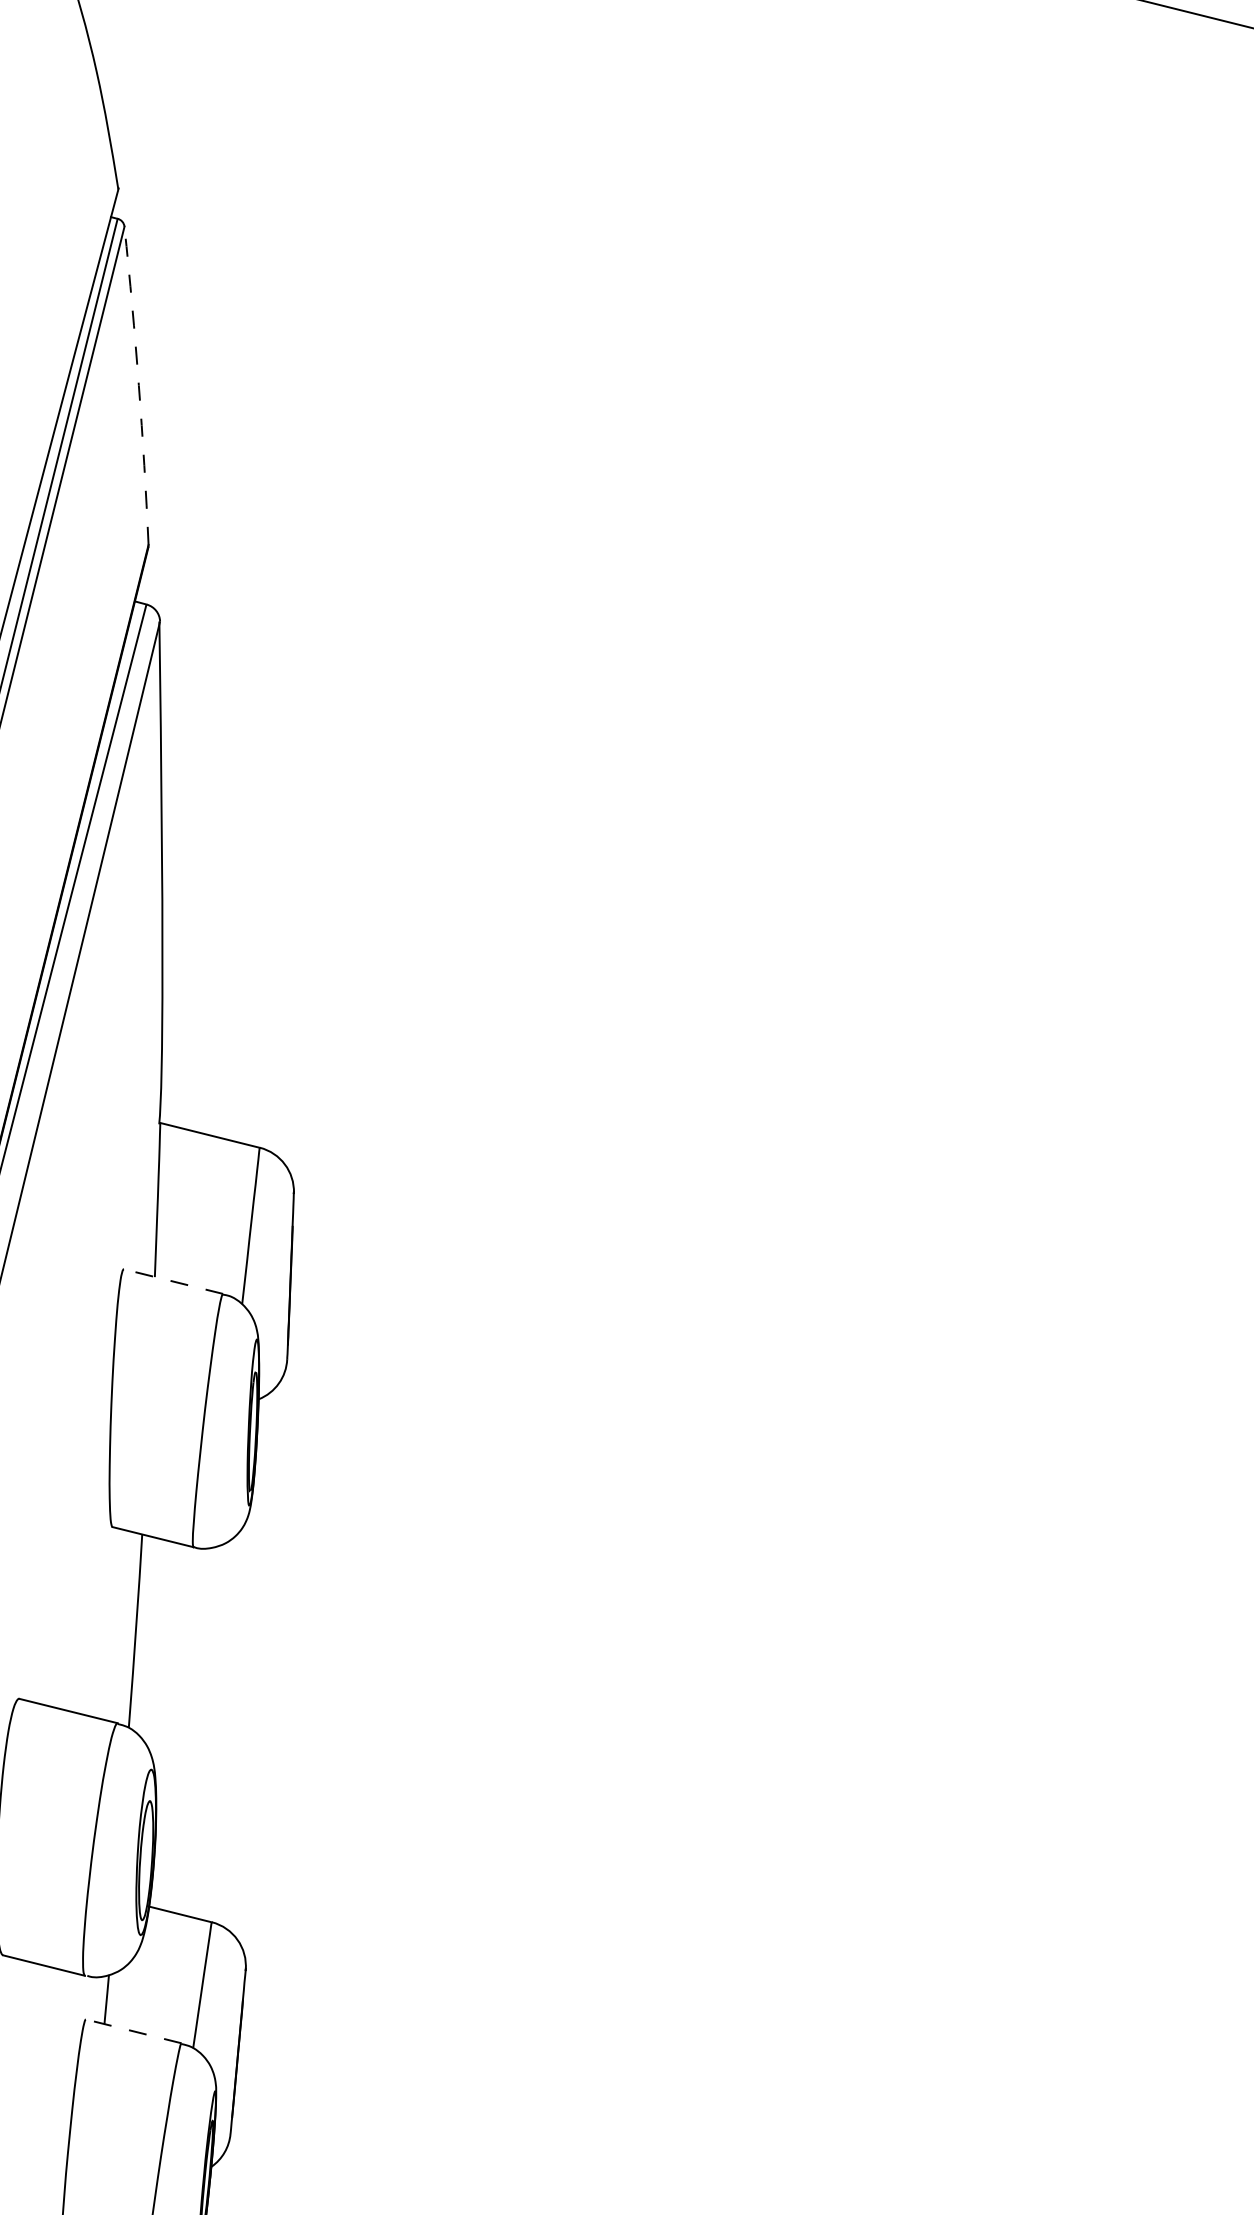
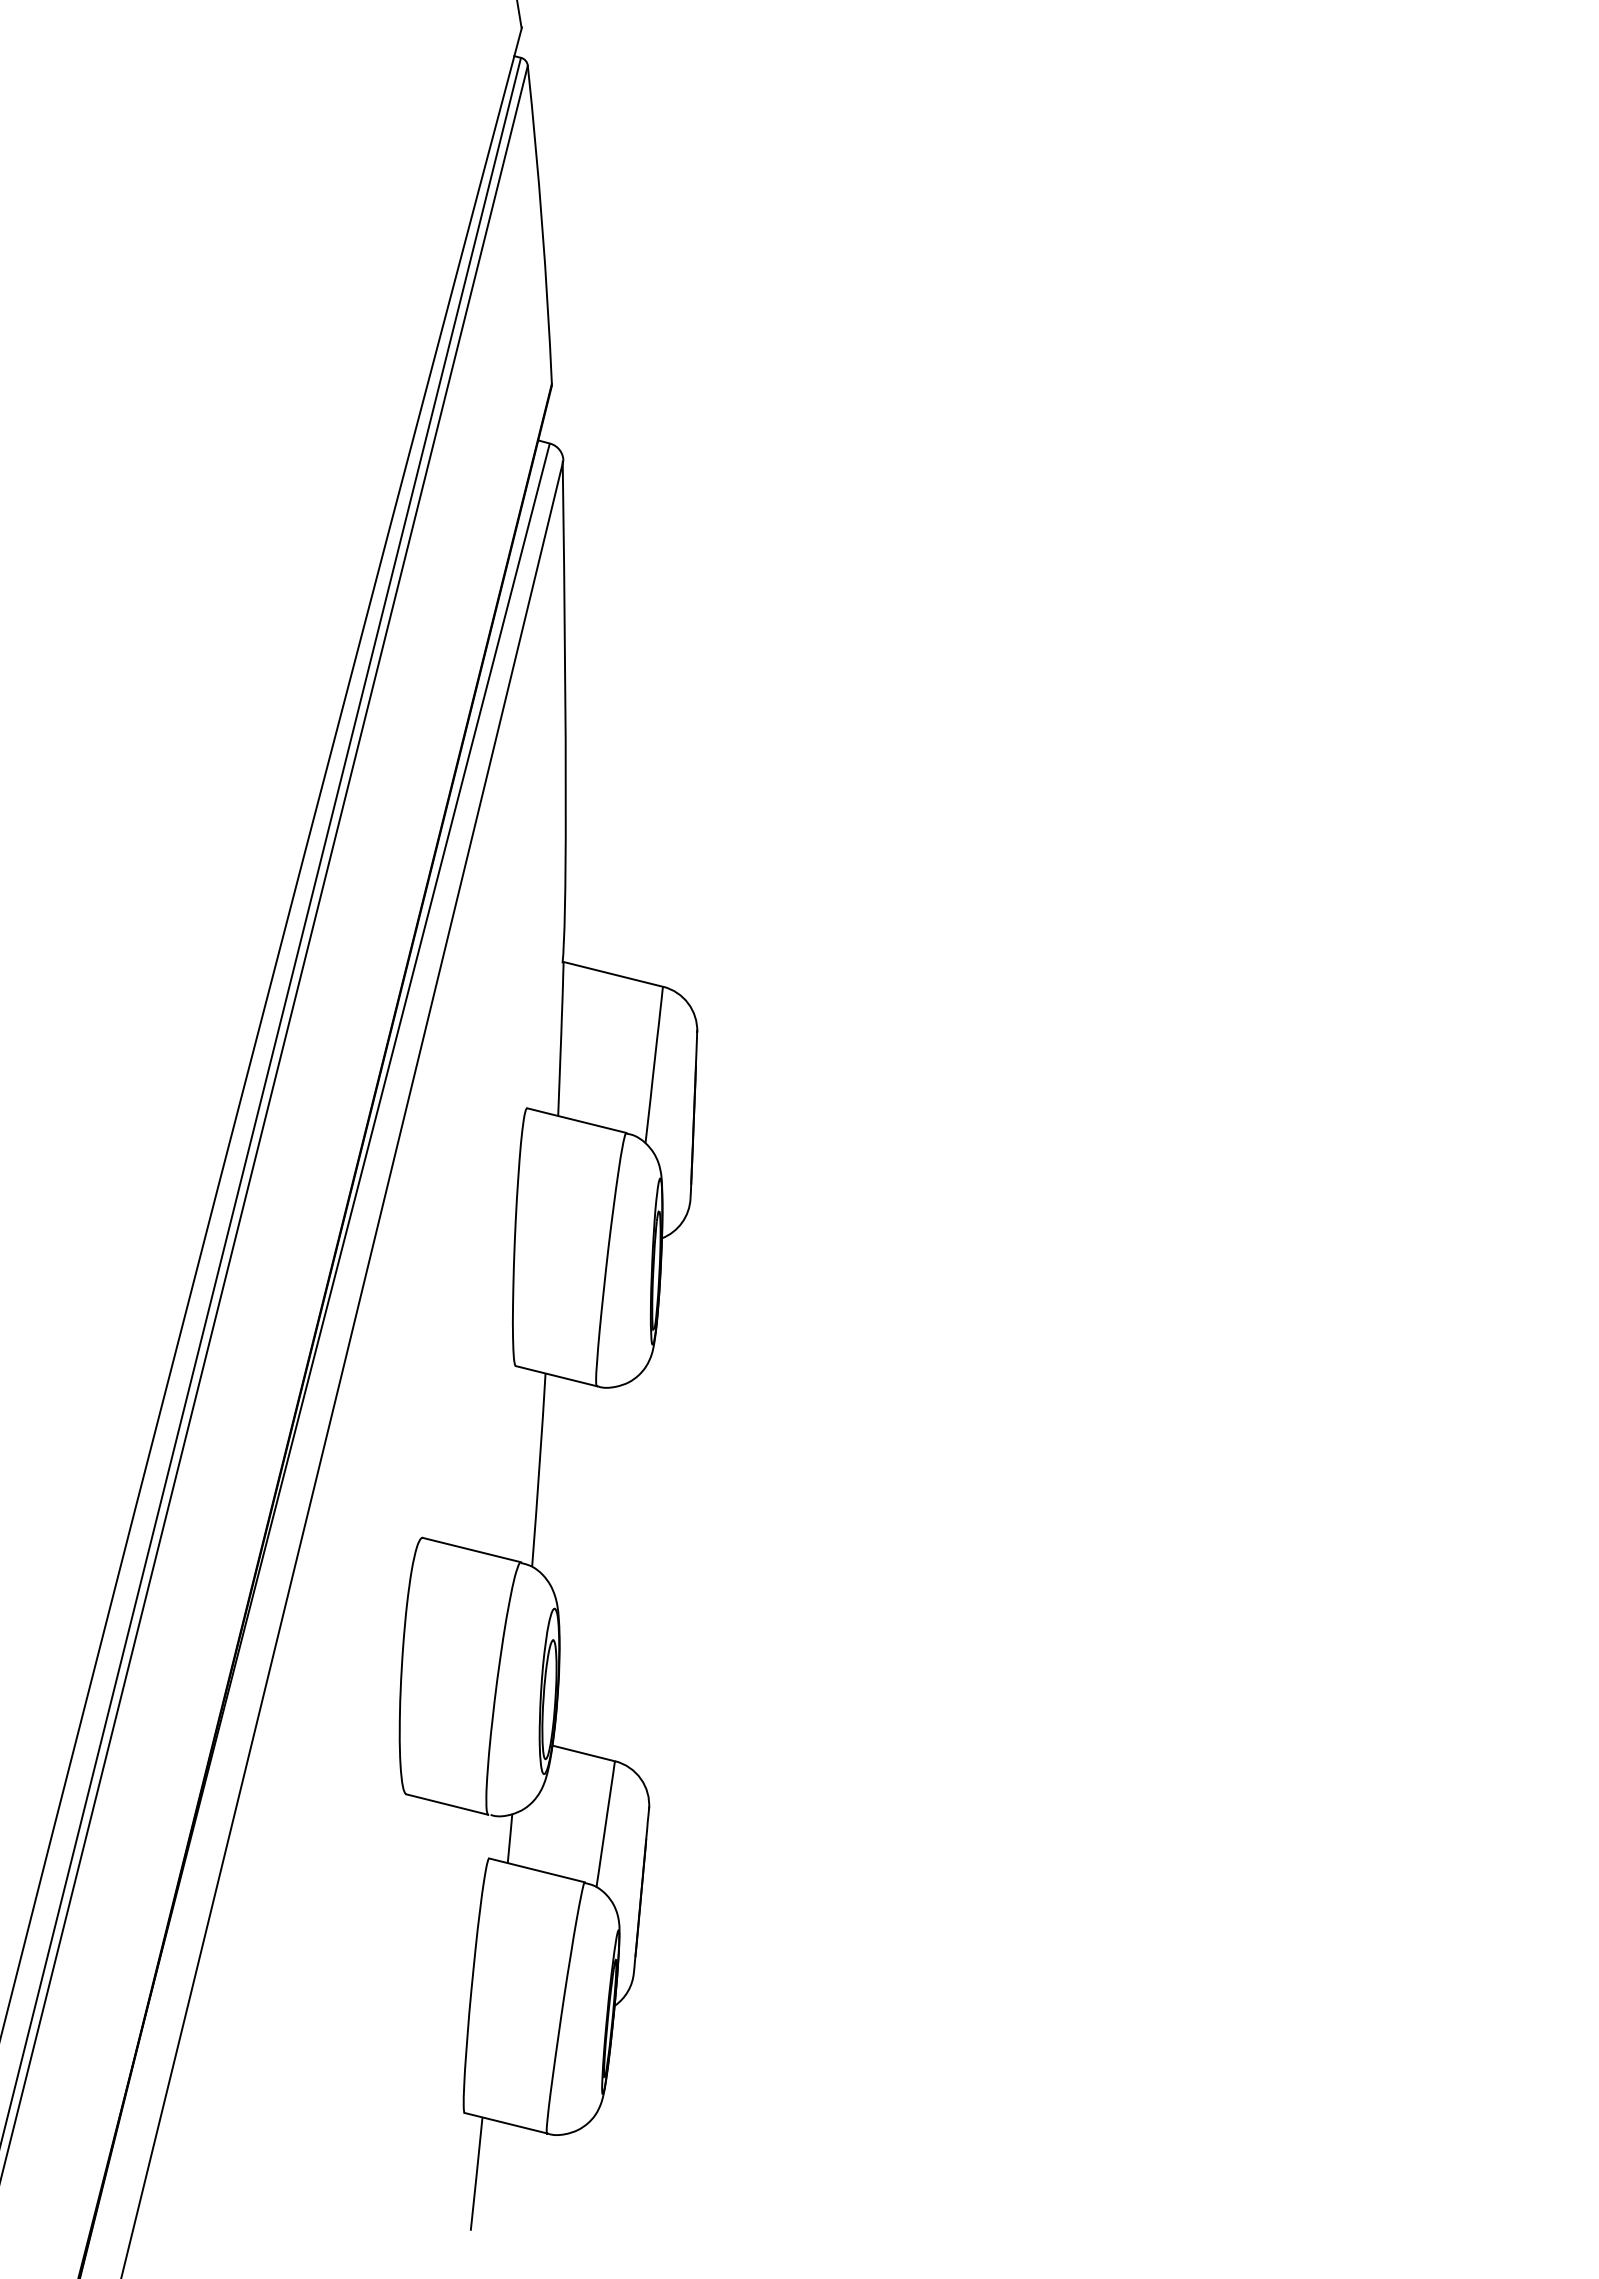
arc: (139, 385) -> (542, 224), dashed -> solid
line: (173, 1281) -> (576, 1120), dashed -> solid
line: (133, 2031) -> (536, 1870), dashed -> solid

